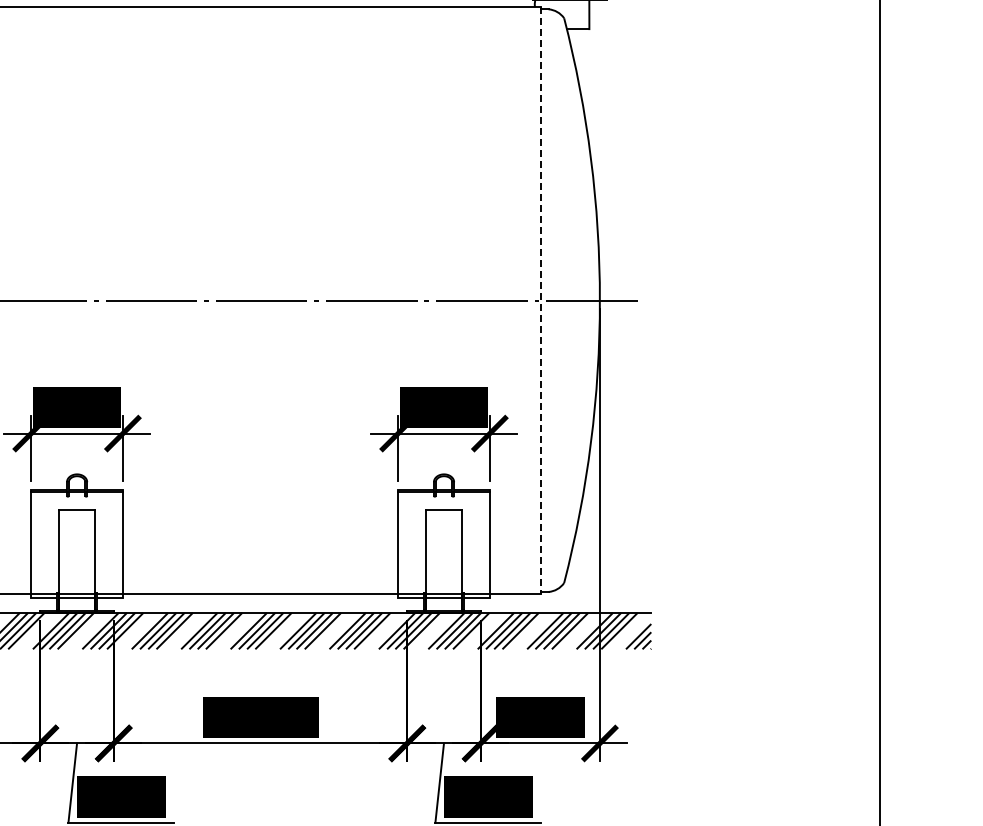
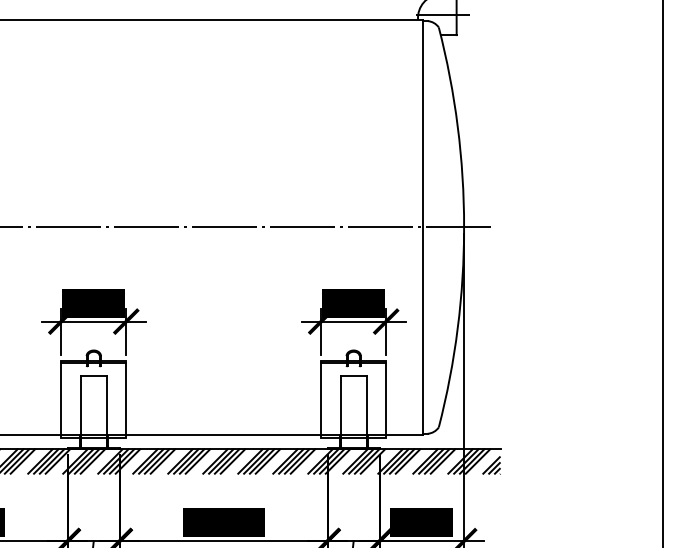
line: (541, 300) -> (422, 227), dashed -> solid

